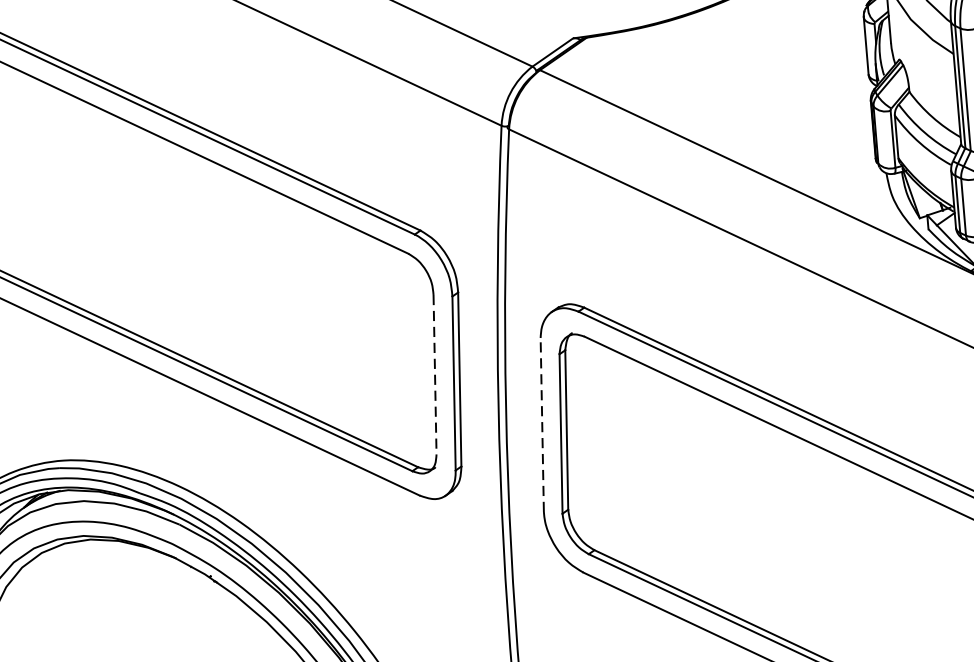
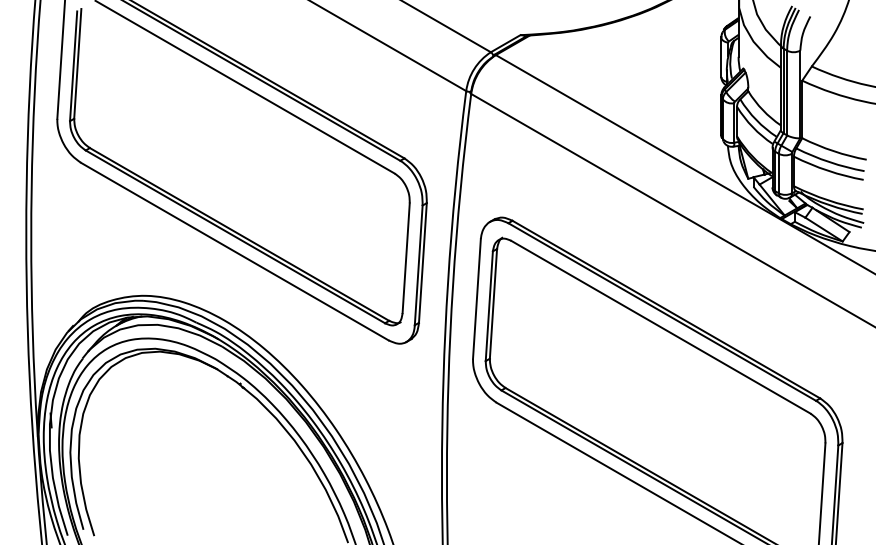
line: (435, 375) -> (406, 258), dashed -> solid
line: (541, 425) -> (476, 299), dashed -> solid

